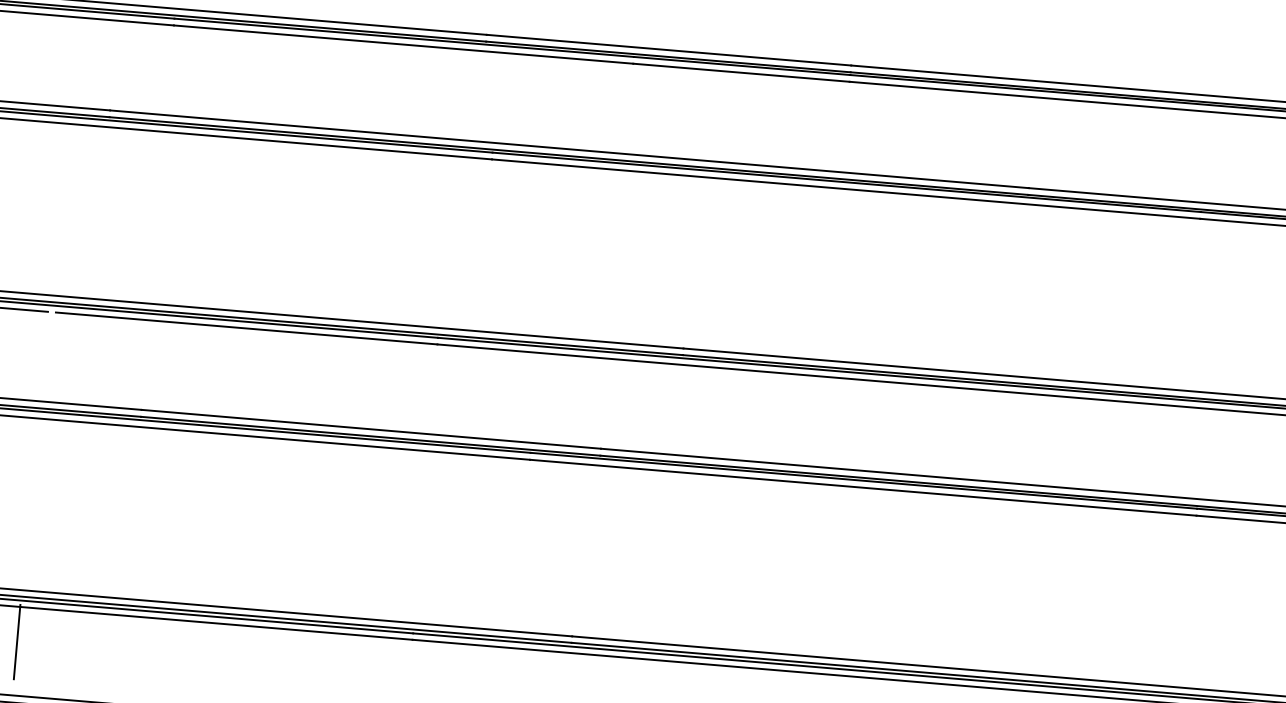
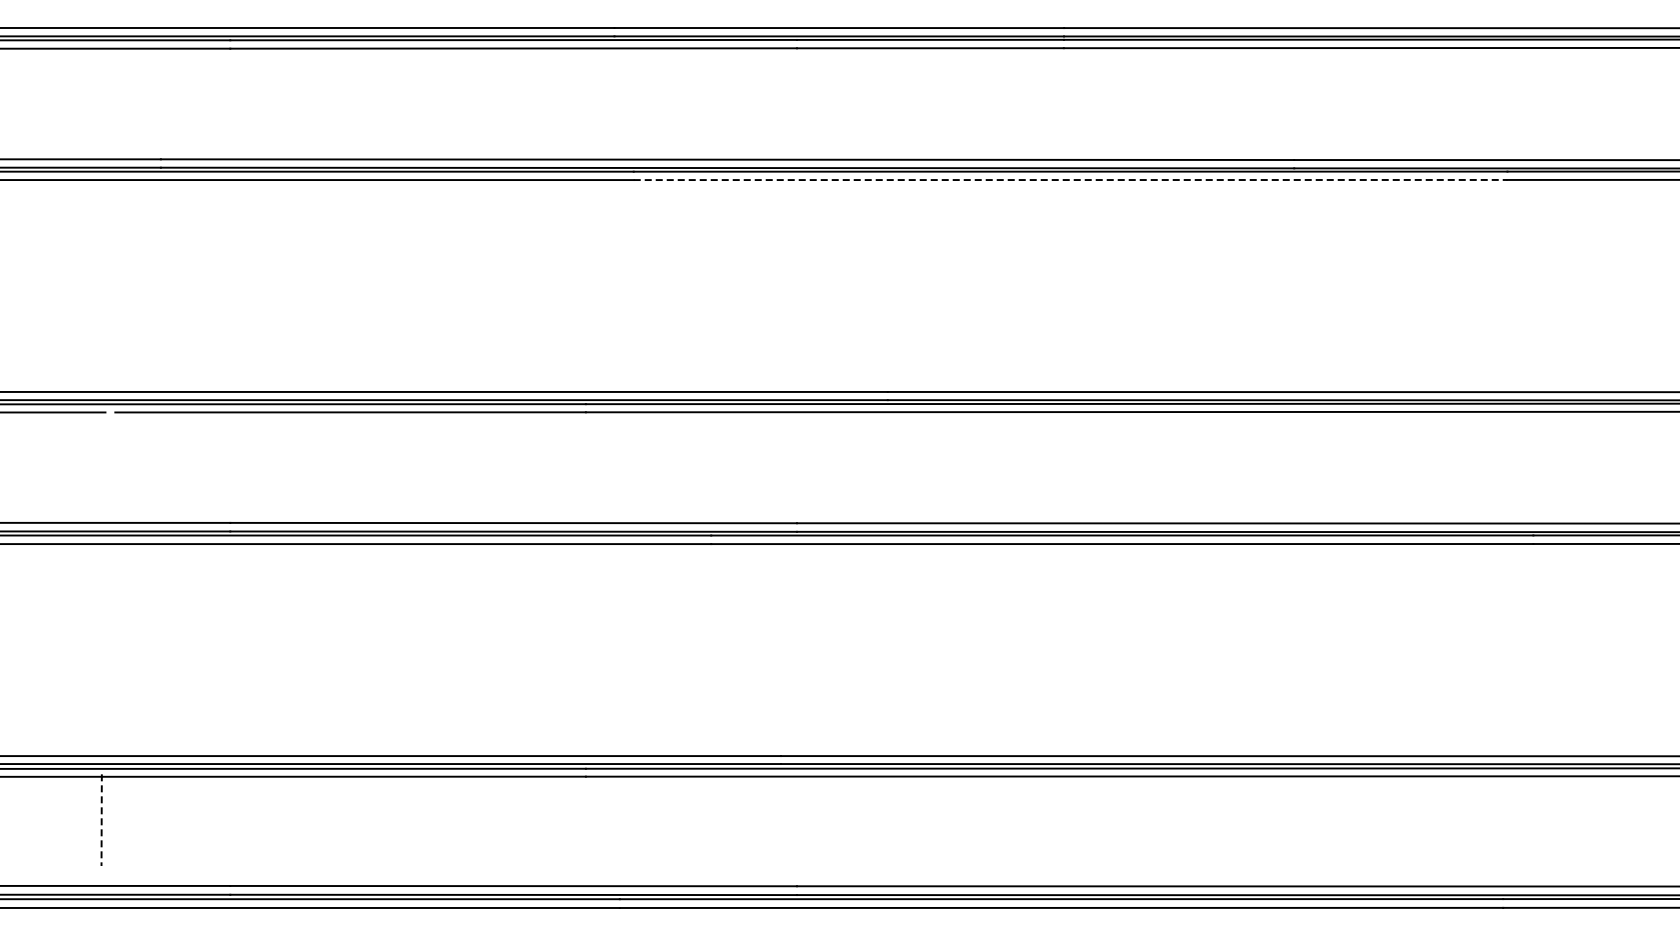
line: (846, 189) -> (1070, 180), solid -> dashed
line: (16, 642) -> (101, 820), solid -> dashed

